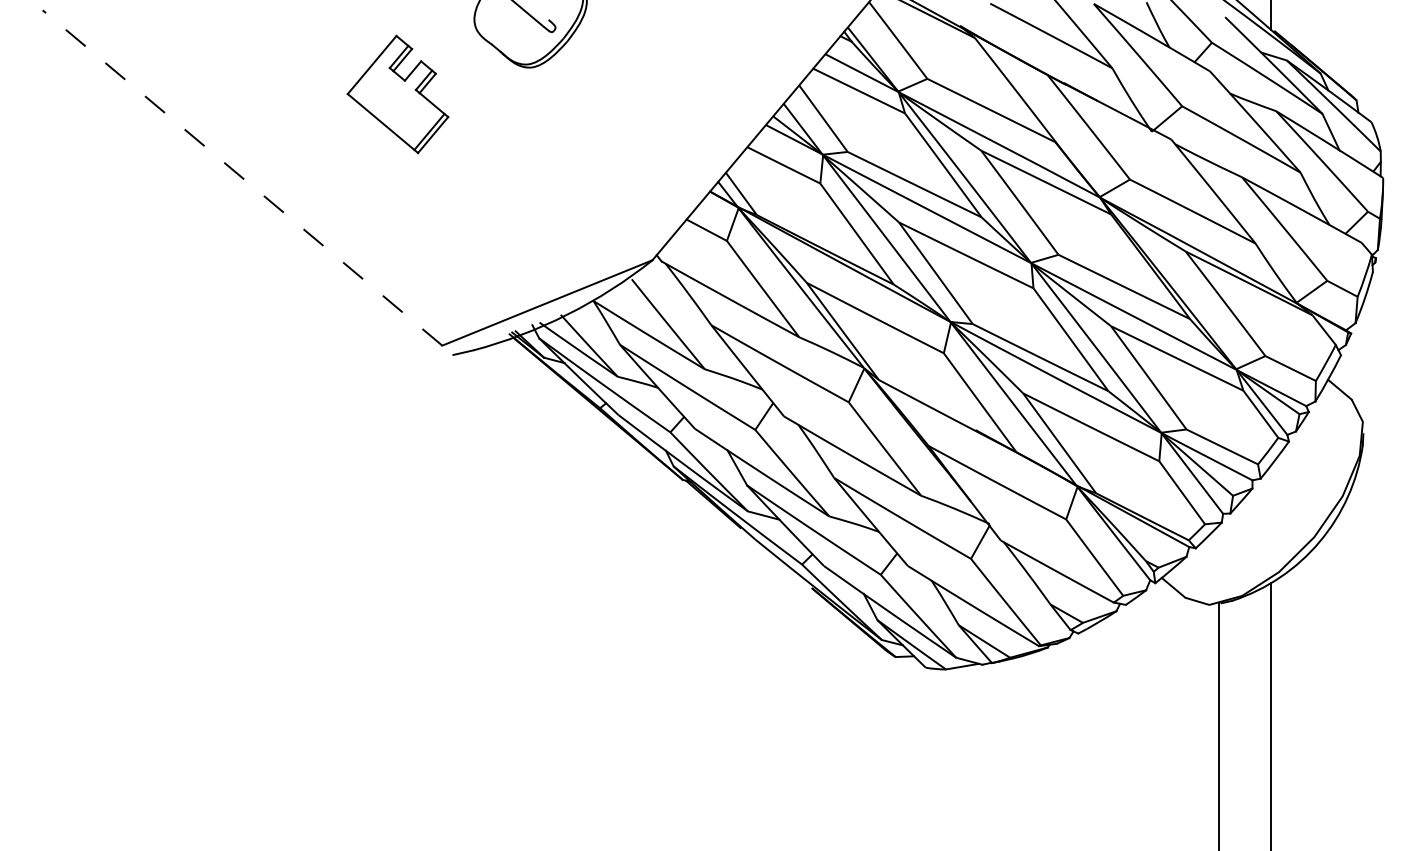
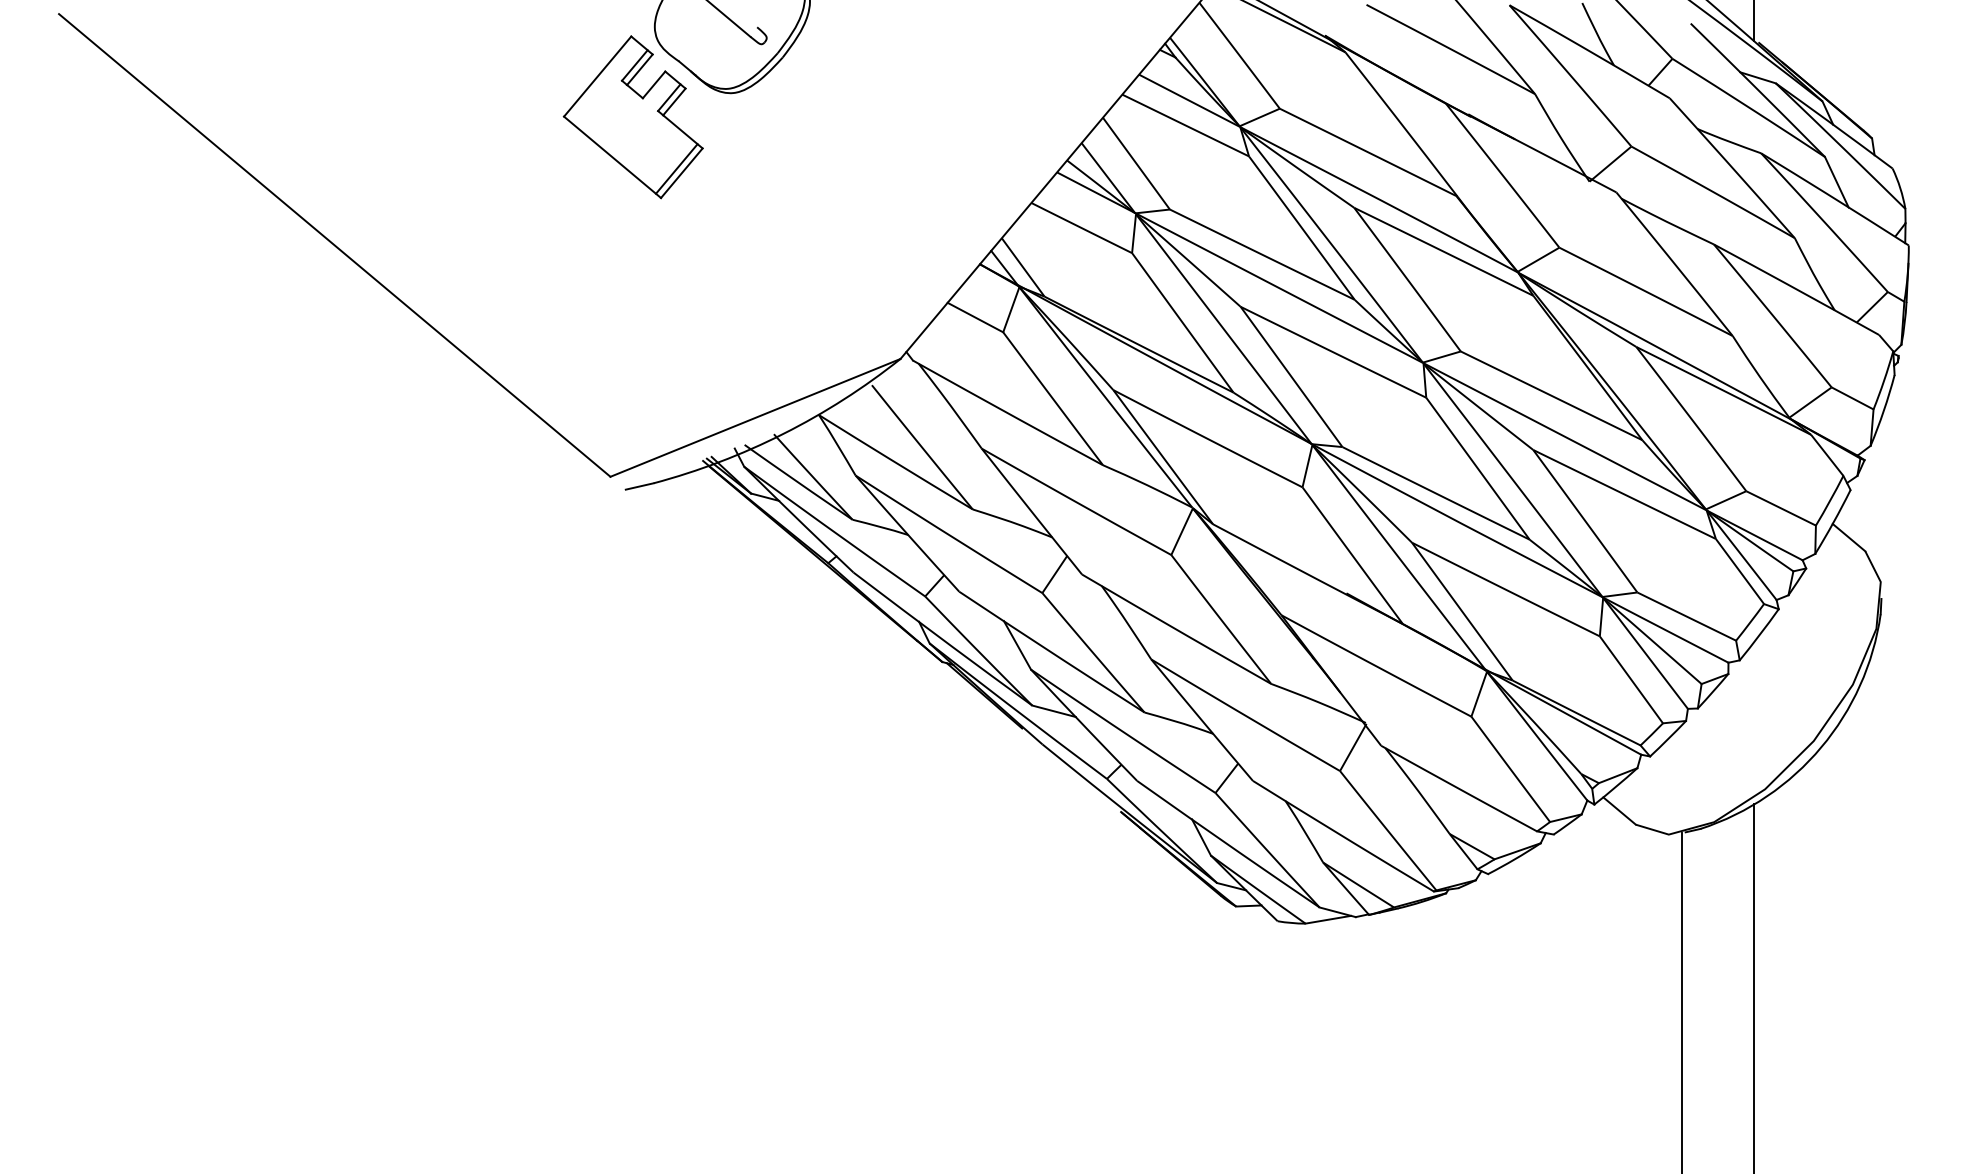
part: (397, 94) -> (632, 117), moved
line: (242, 178) -> (334, 245), dashed -> solid

